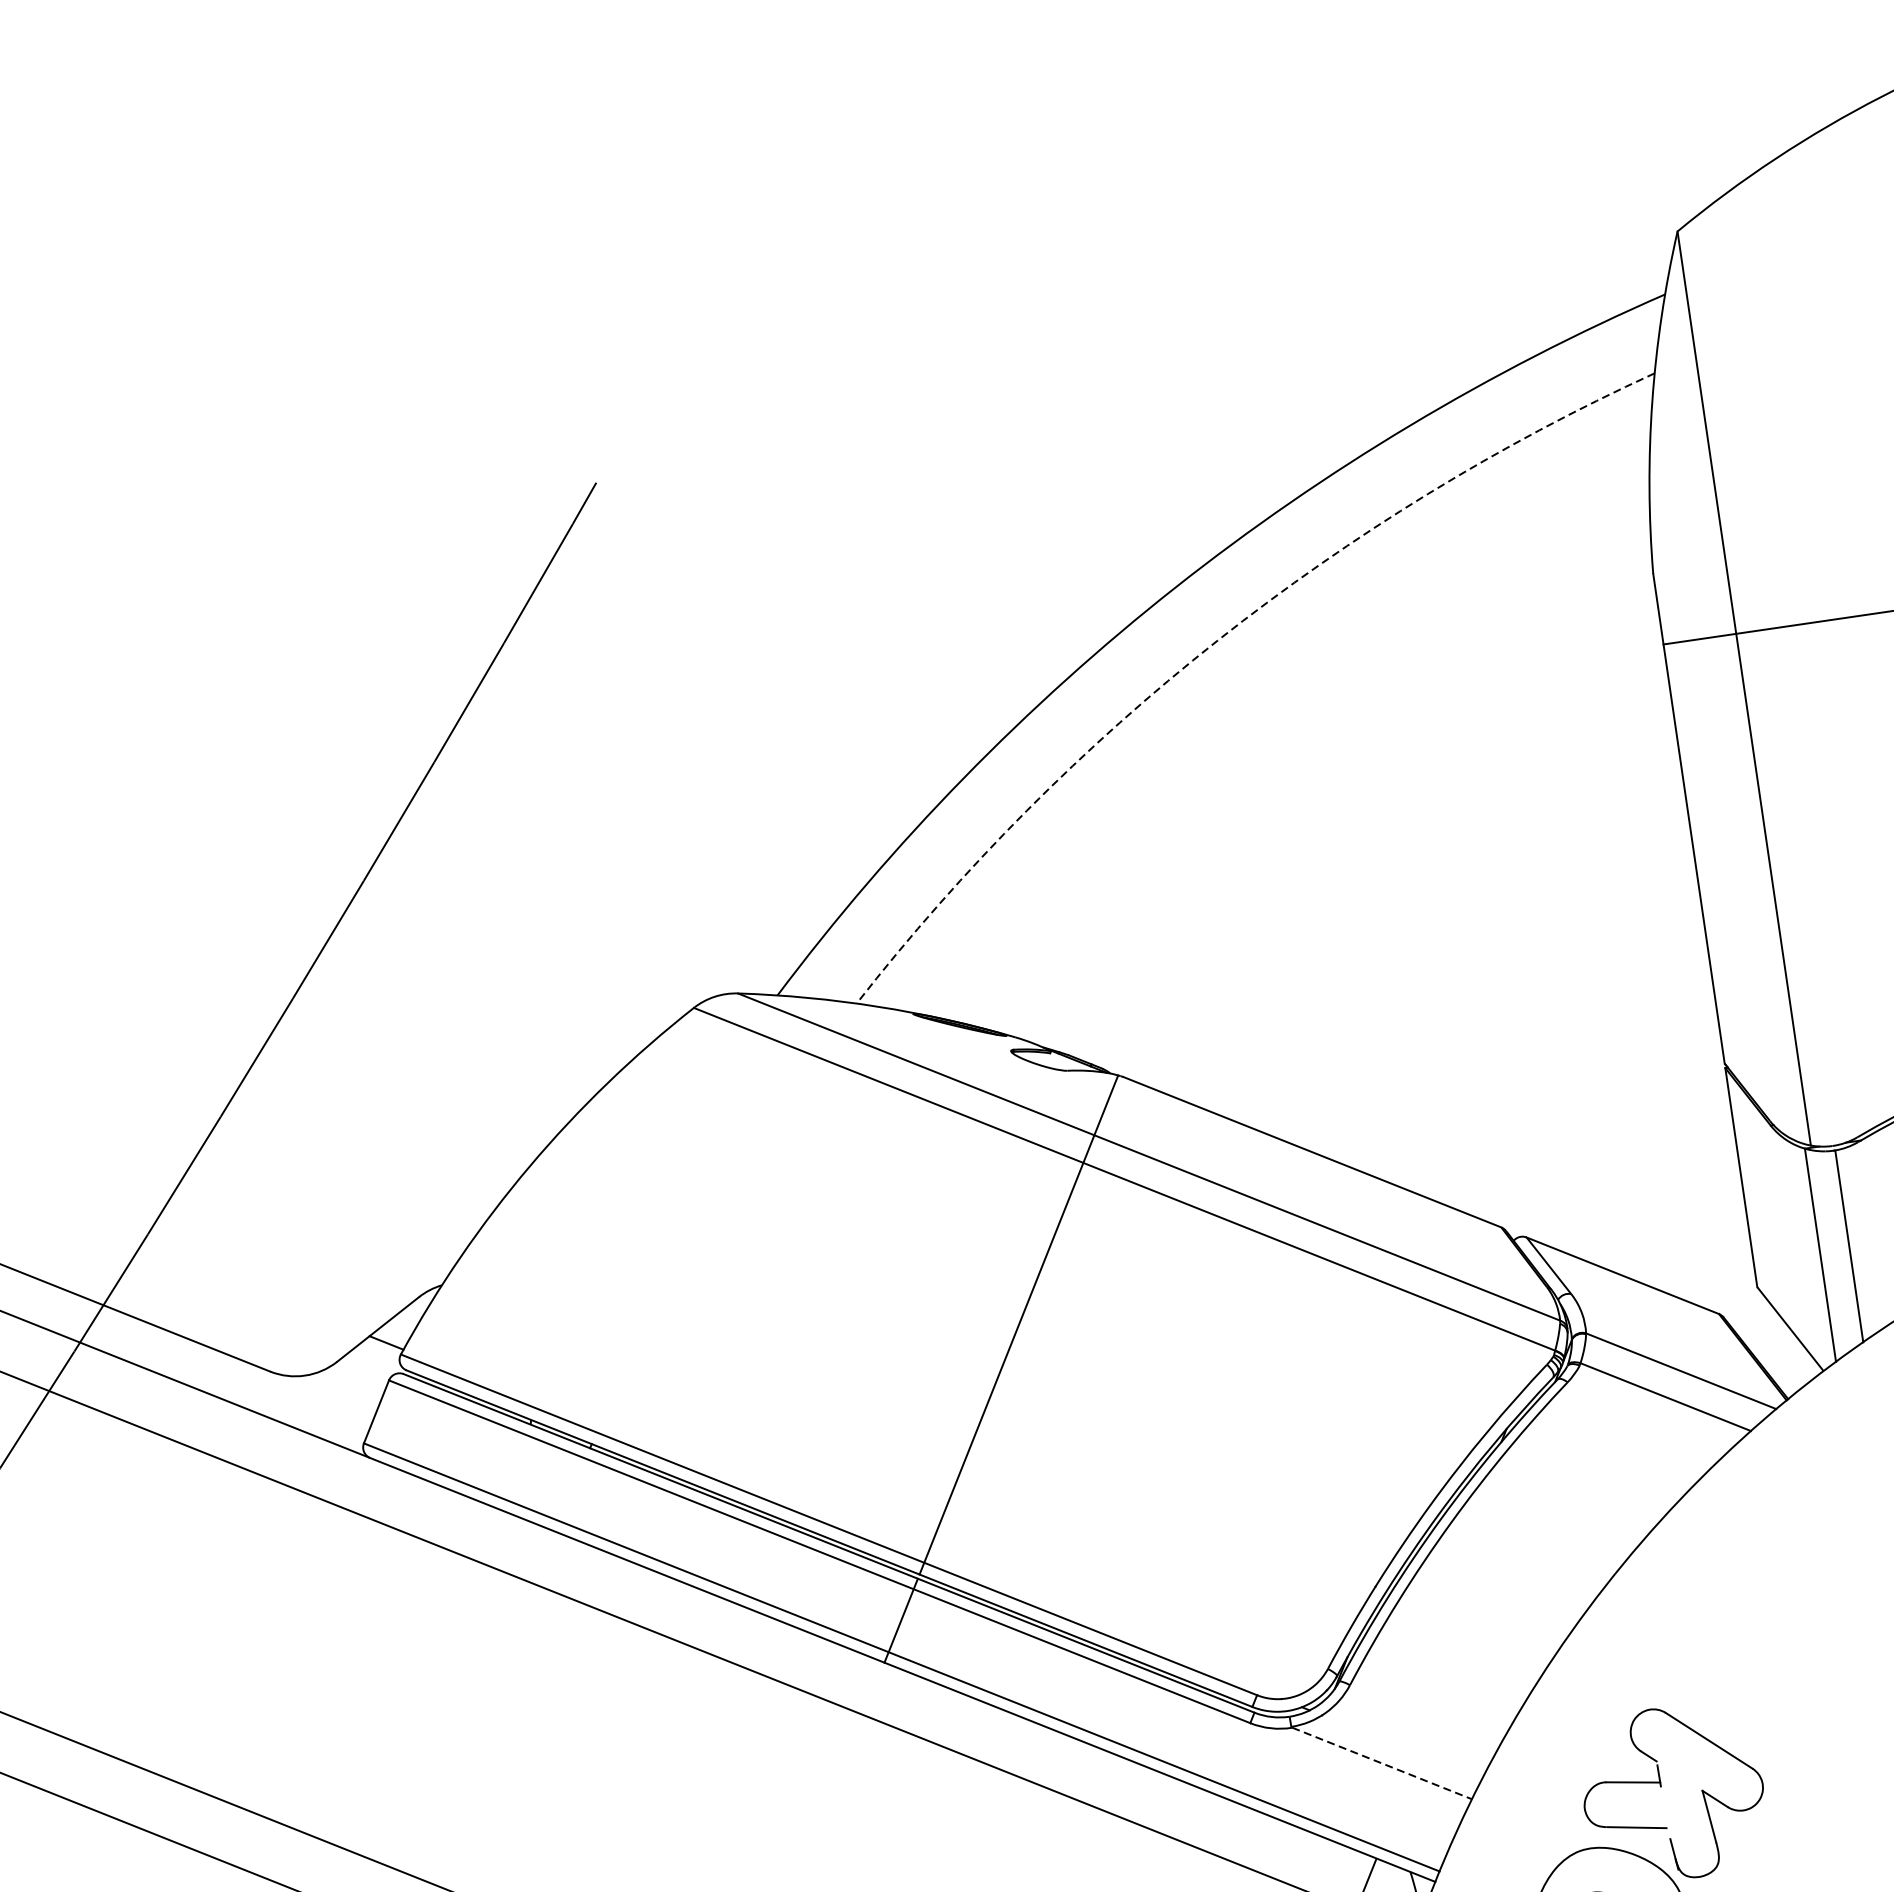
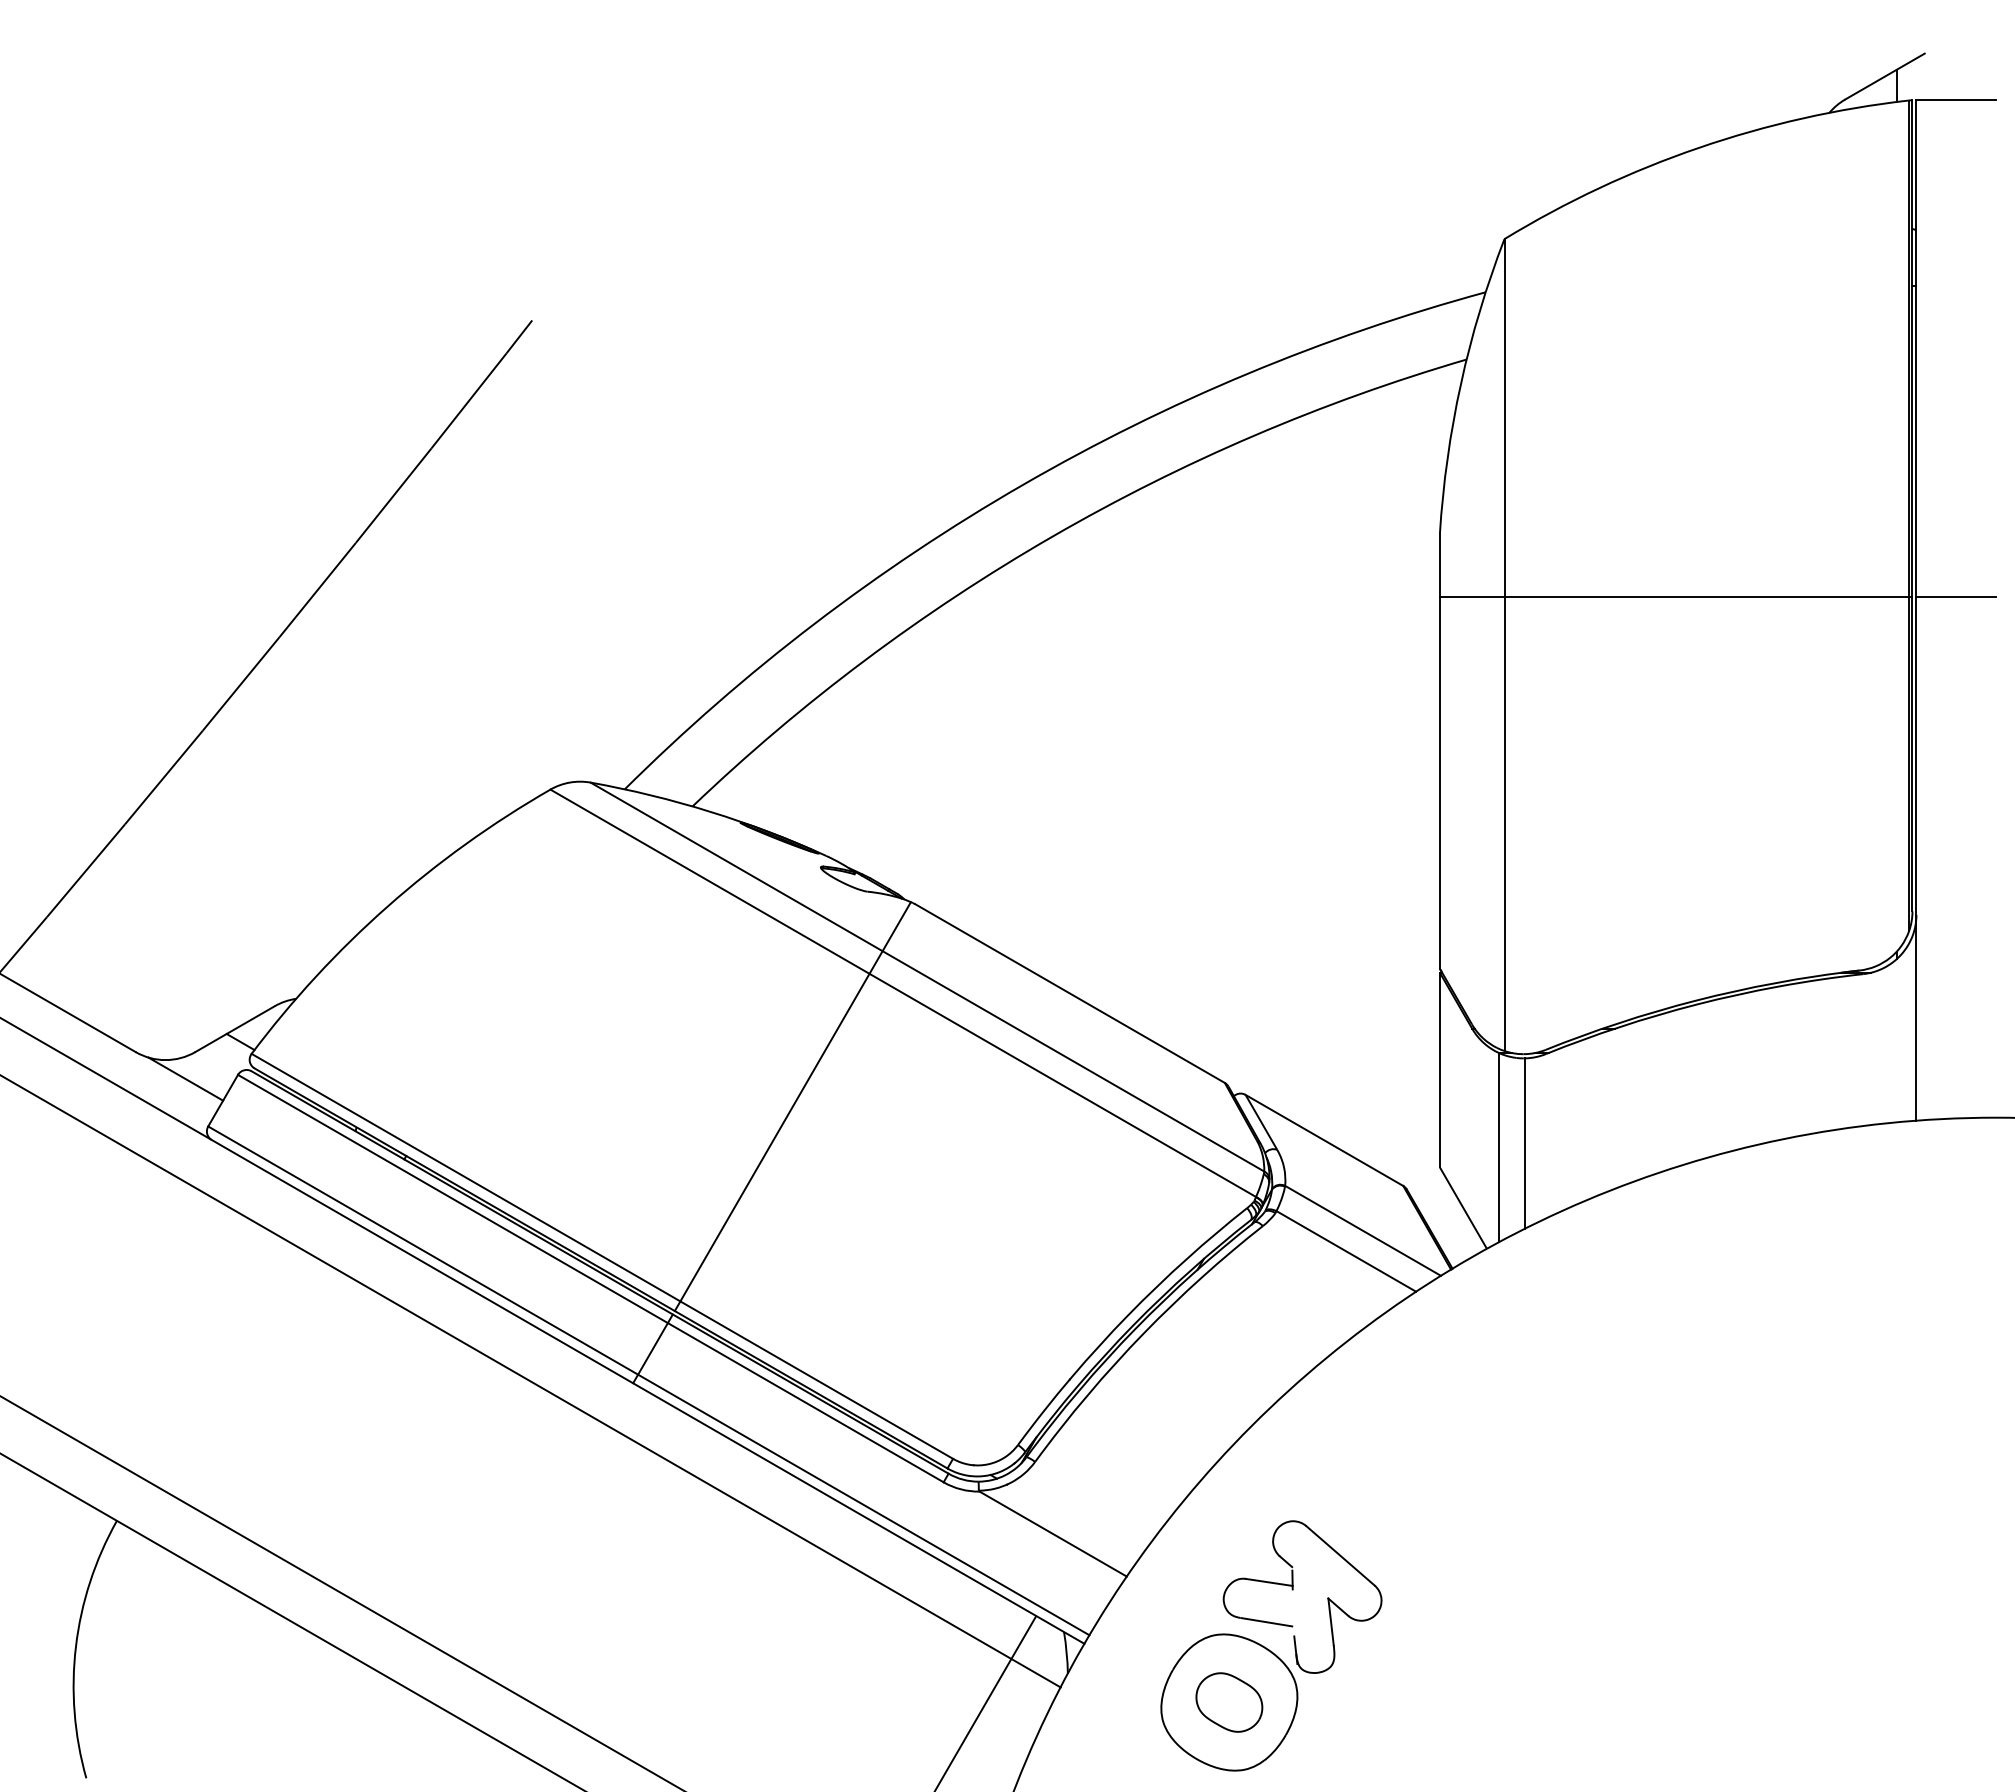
arc: (1217, 640) -> (1052, 536), dashed -> solid
line: (330, 1393) -> (185, 1078), added
line: (1382, 1763) -> (1053, 1534), dashed -> solid

